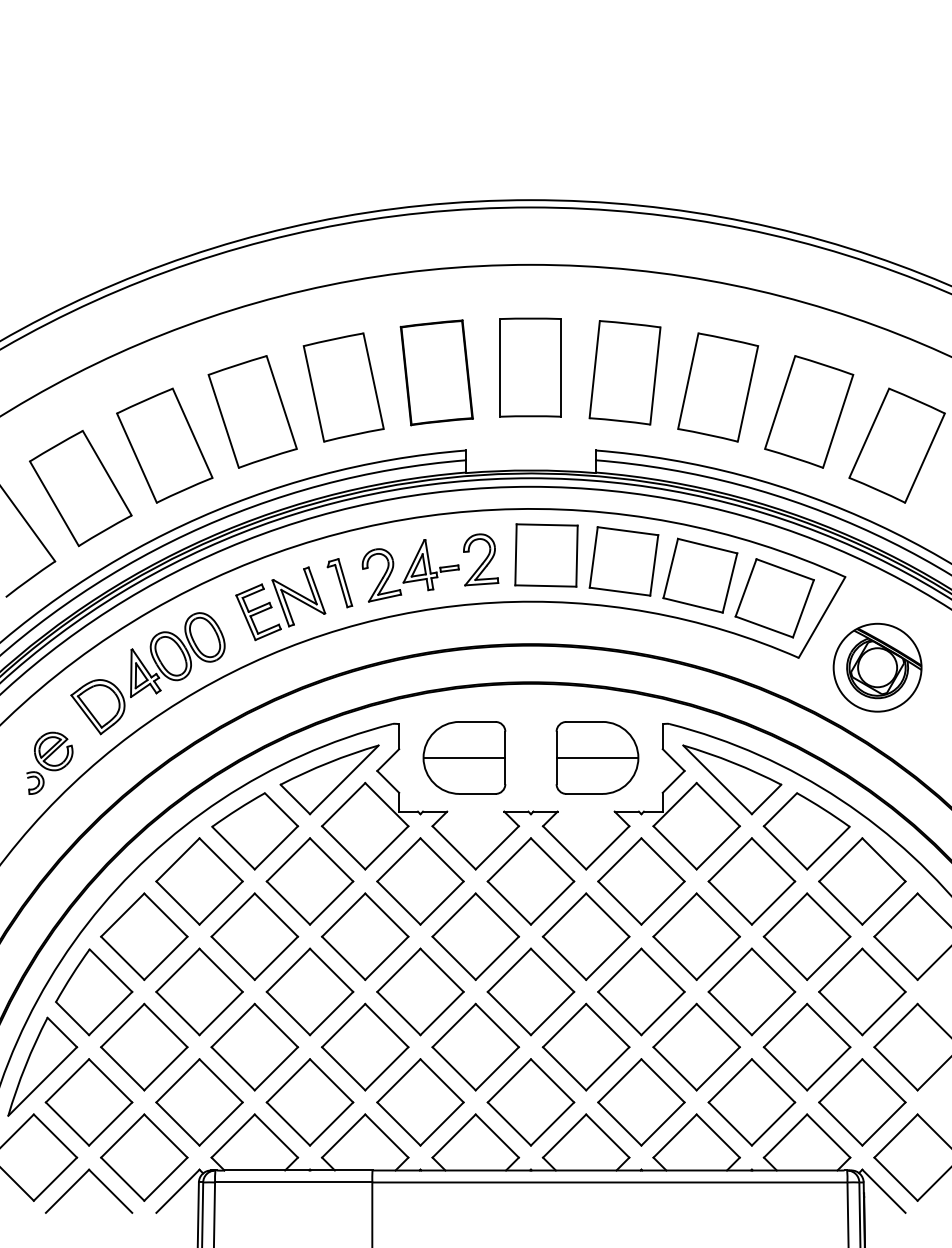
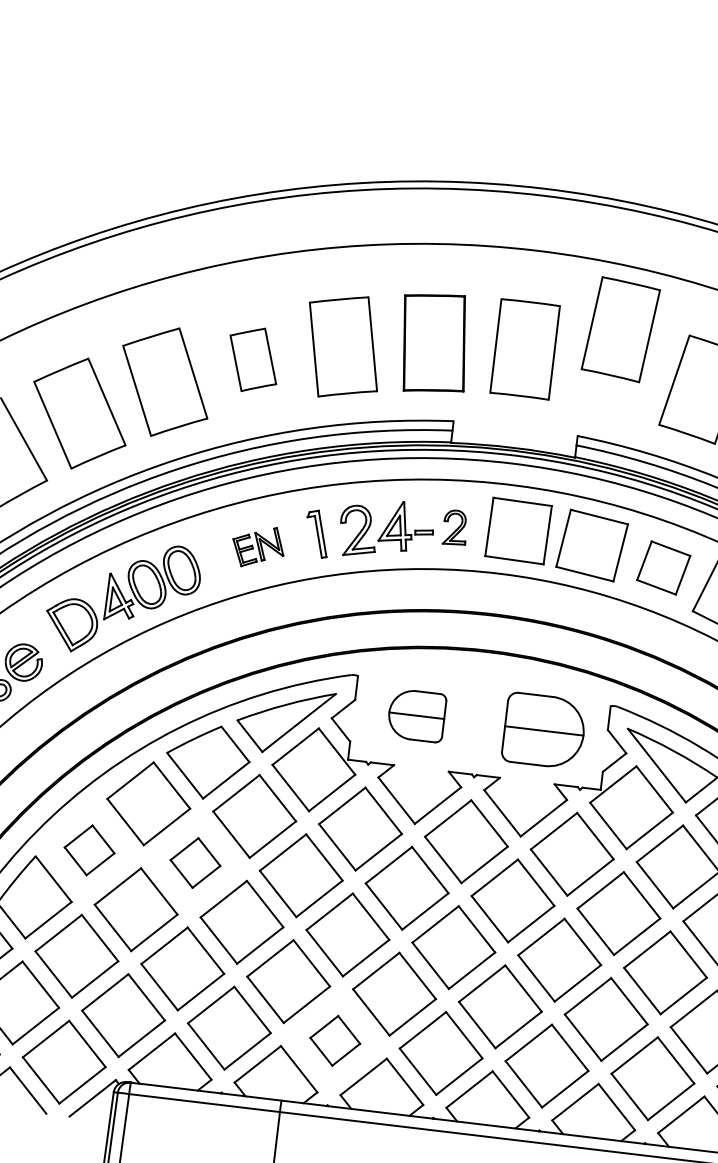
part: (624, 372) -> (620, 329), moved
part: (252, 411) -> (253, 359), size x0.6
part: (481, 559) -> (455, 527), size x0.7
part: (700, 575) -> (663, 567), size x0.7
part: (280, 603) -> (258, 546), size x0.6
part: (464, 757) -> (416, 715), size x0.7
part: (144, 936) -> (89, 850), size x0.6
part: (254, 936) -> (195, 862), size x0.6
part: (420, 1102) -> (335, 1040), size x0.6

